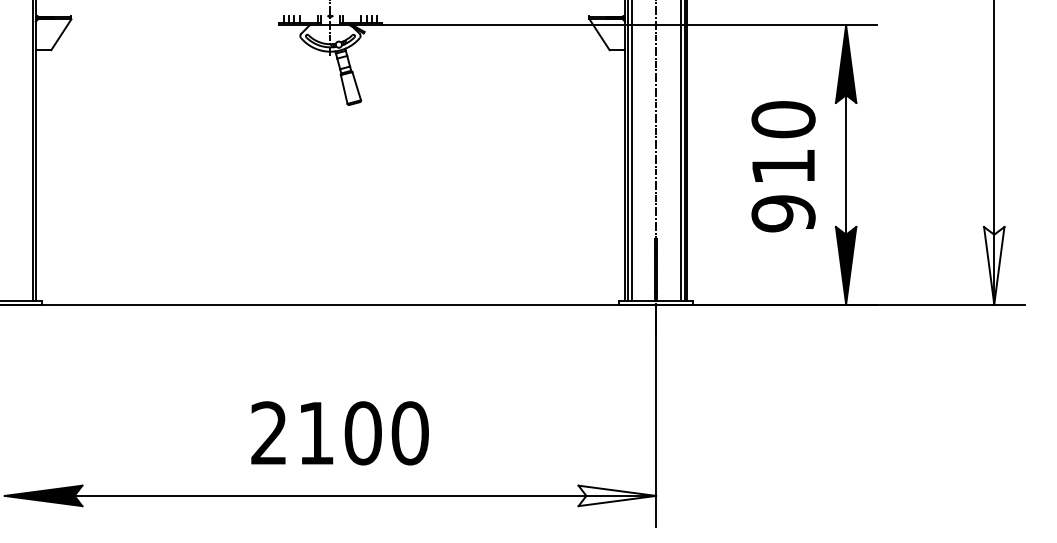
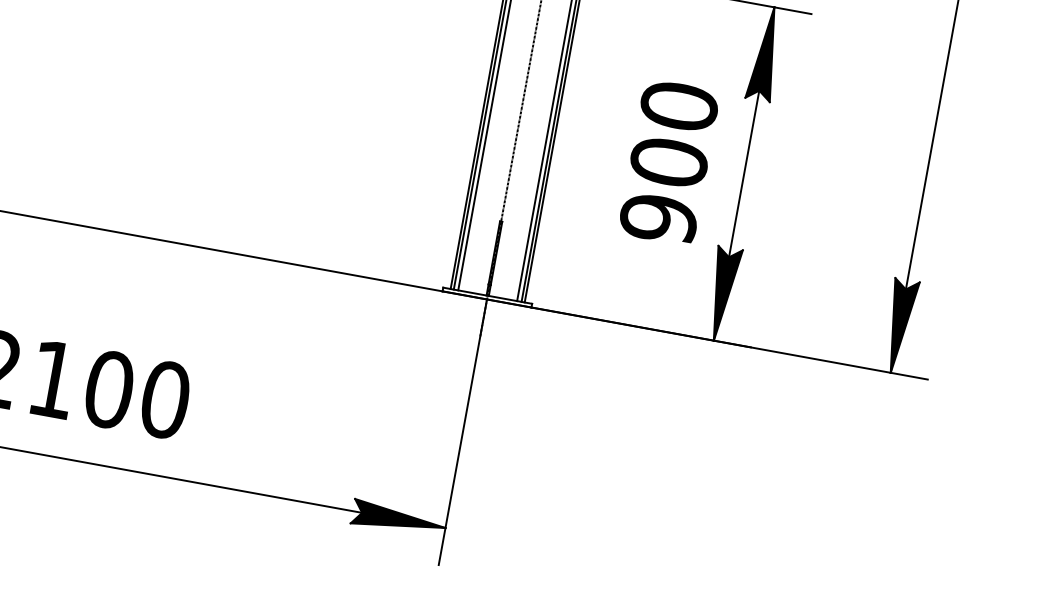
text: (783, 166) -> (669, 162), 910 -> 900
fill: (994, 265) -> (899, 326), added
fill: (617, 495) -> (399, 519), added

